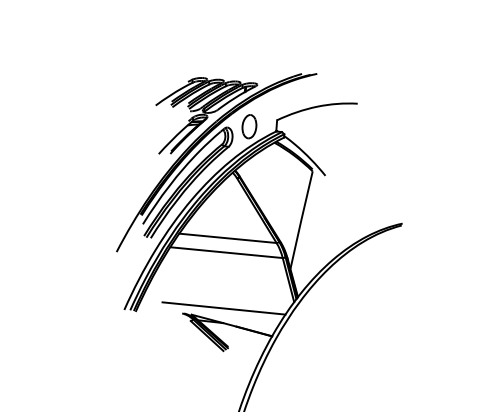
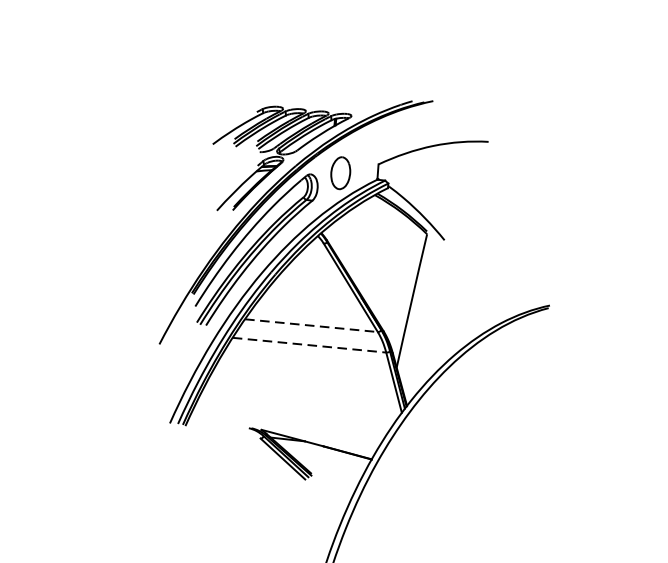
line: (228, 238) -> (312, 325), solid -> dashed
line: (227, 252) -> (310, 344), solid -> dashed
line: (223, 308) -> (305, 421), removed

